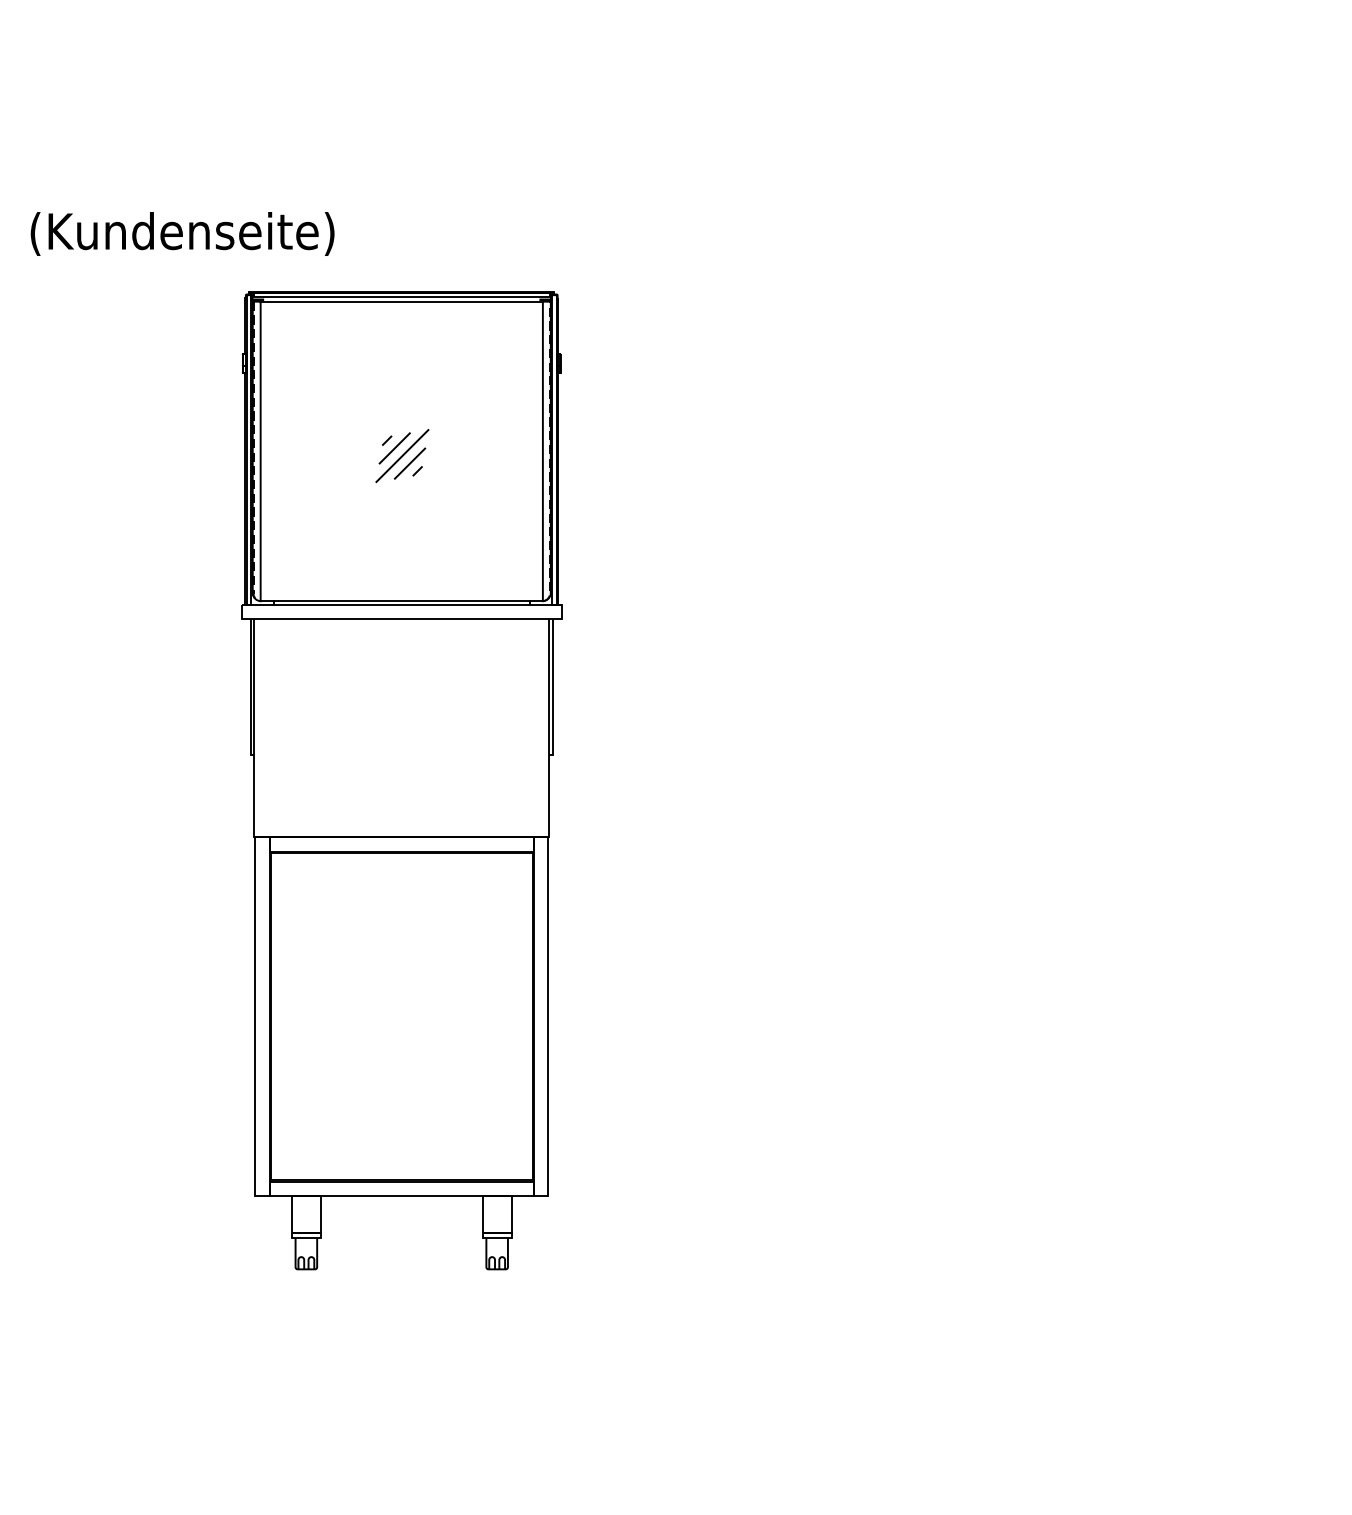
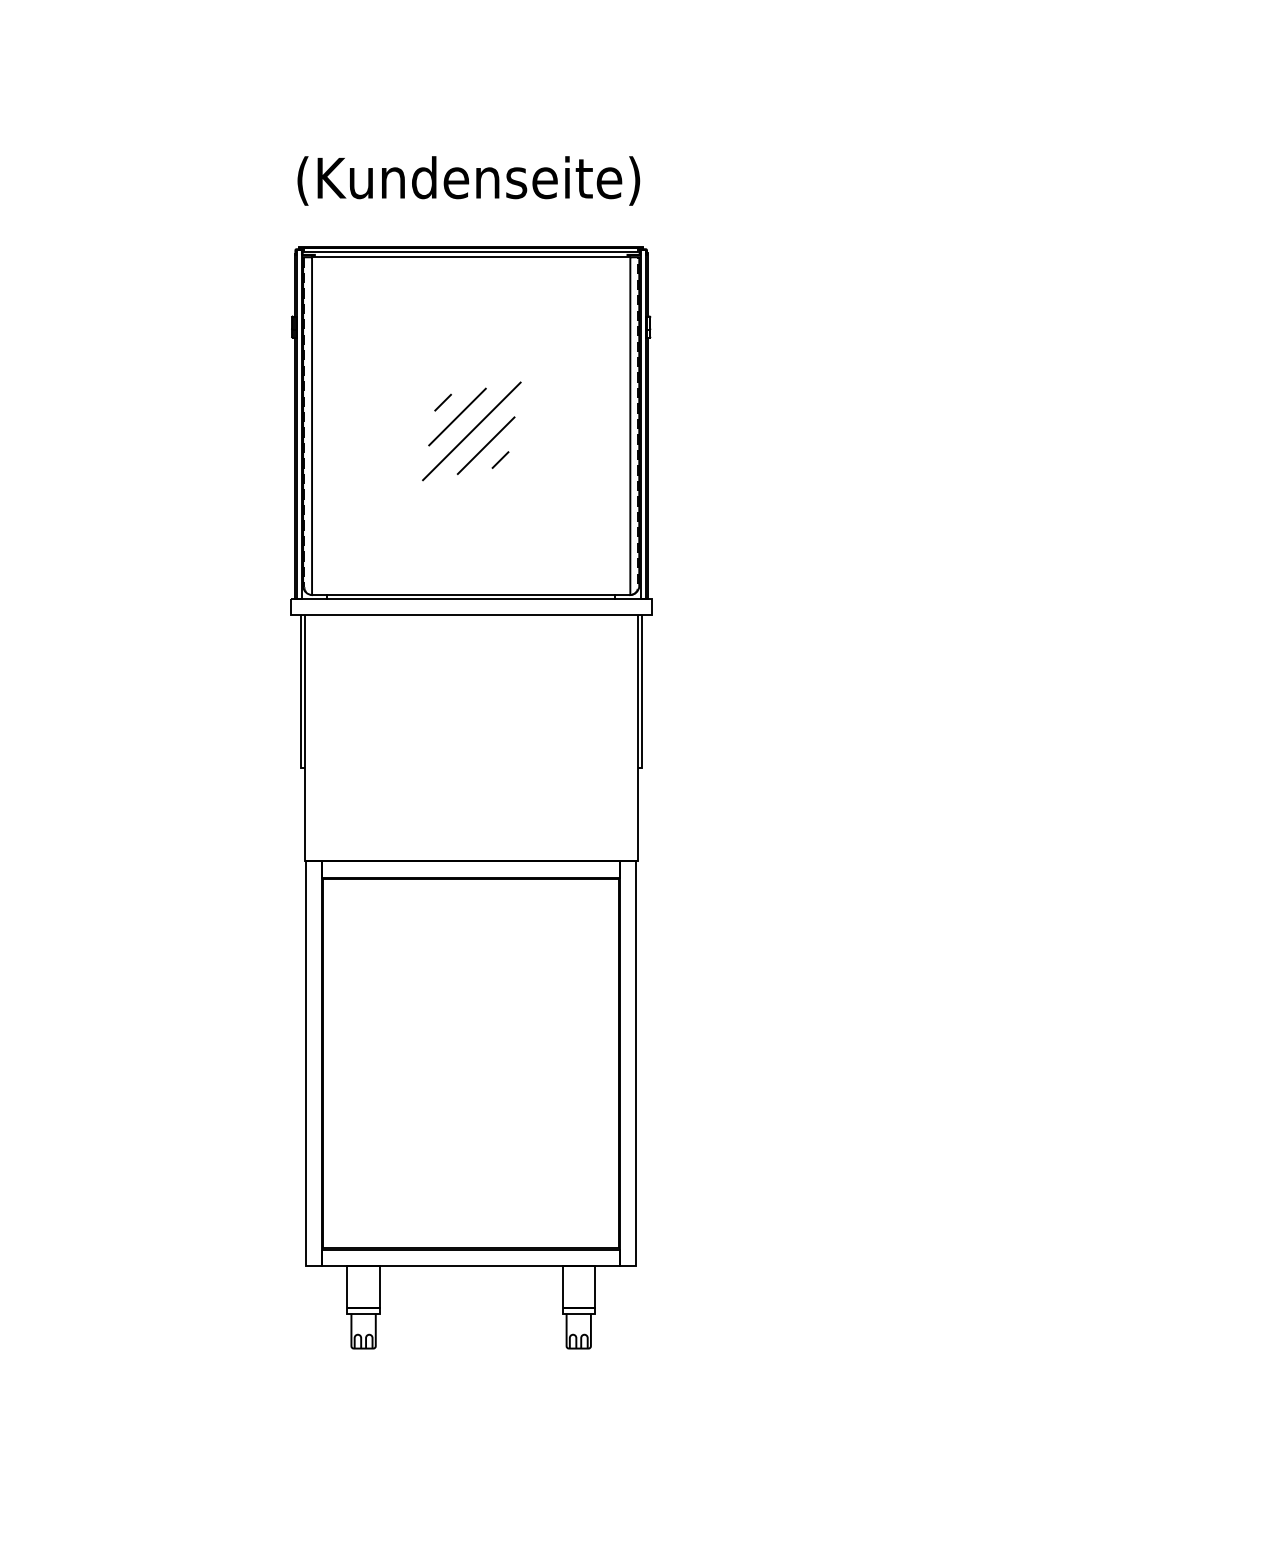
text: (182, 233) -> (468, 180), moved
part: (402, 455) -> (472, 430), size x1.67

